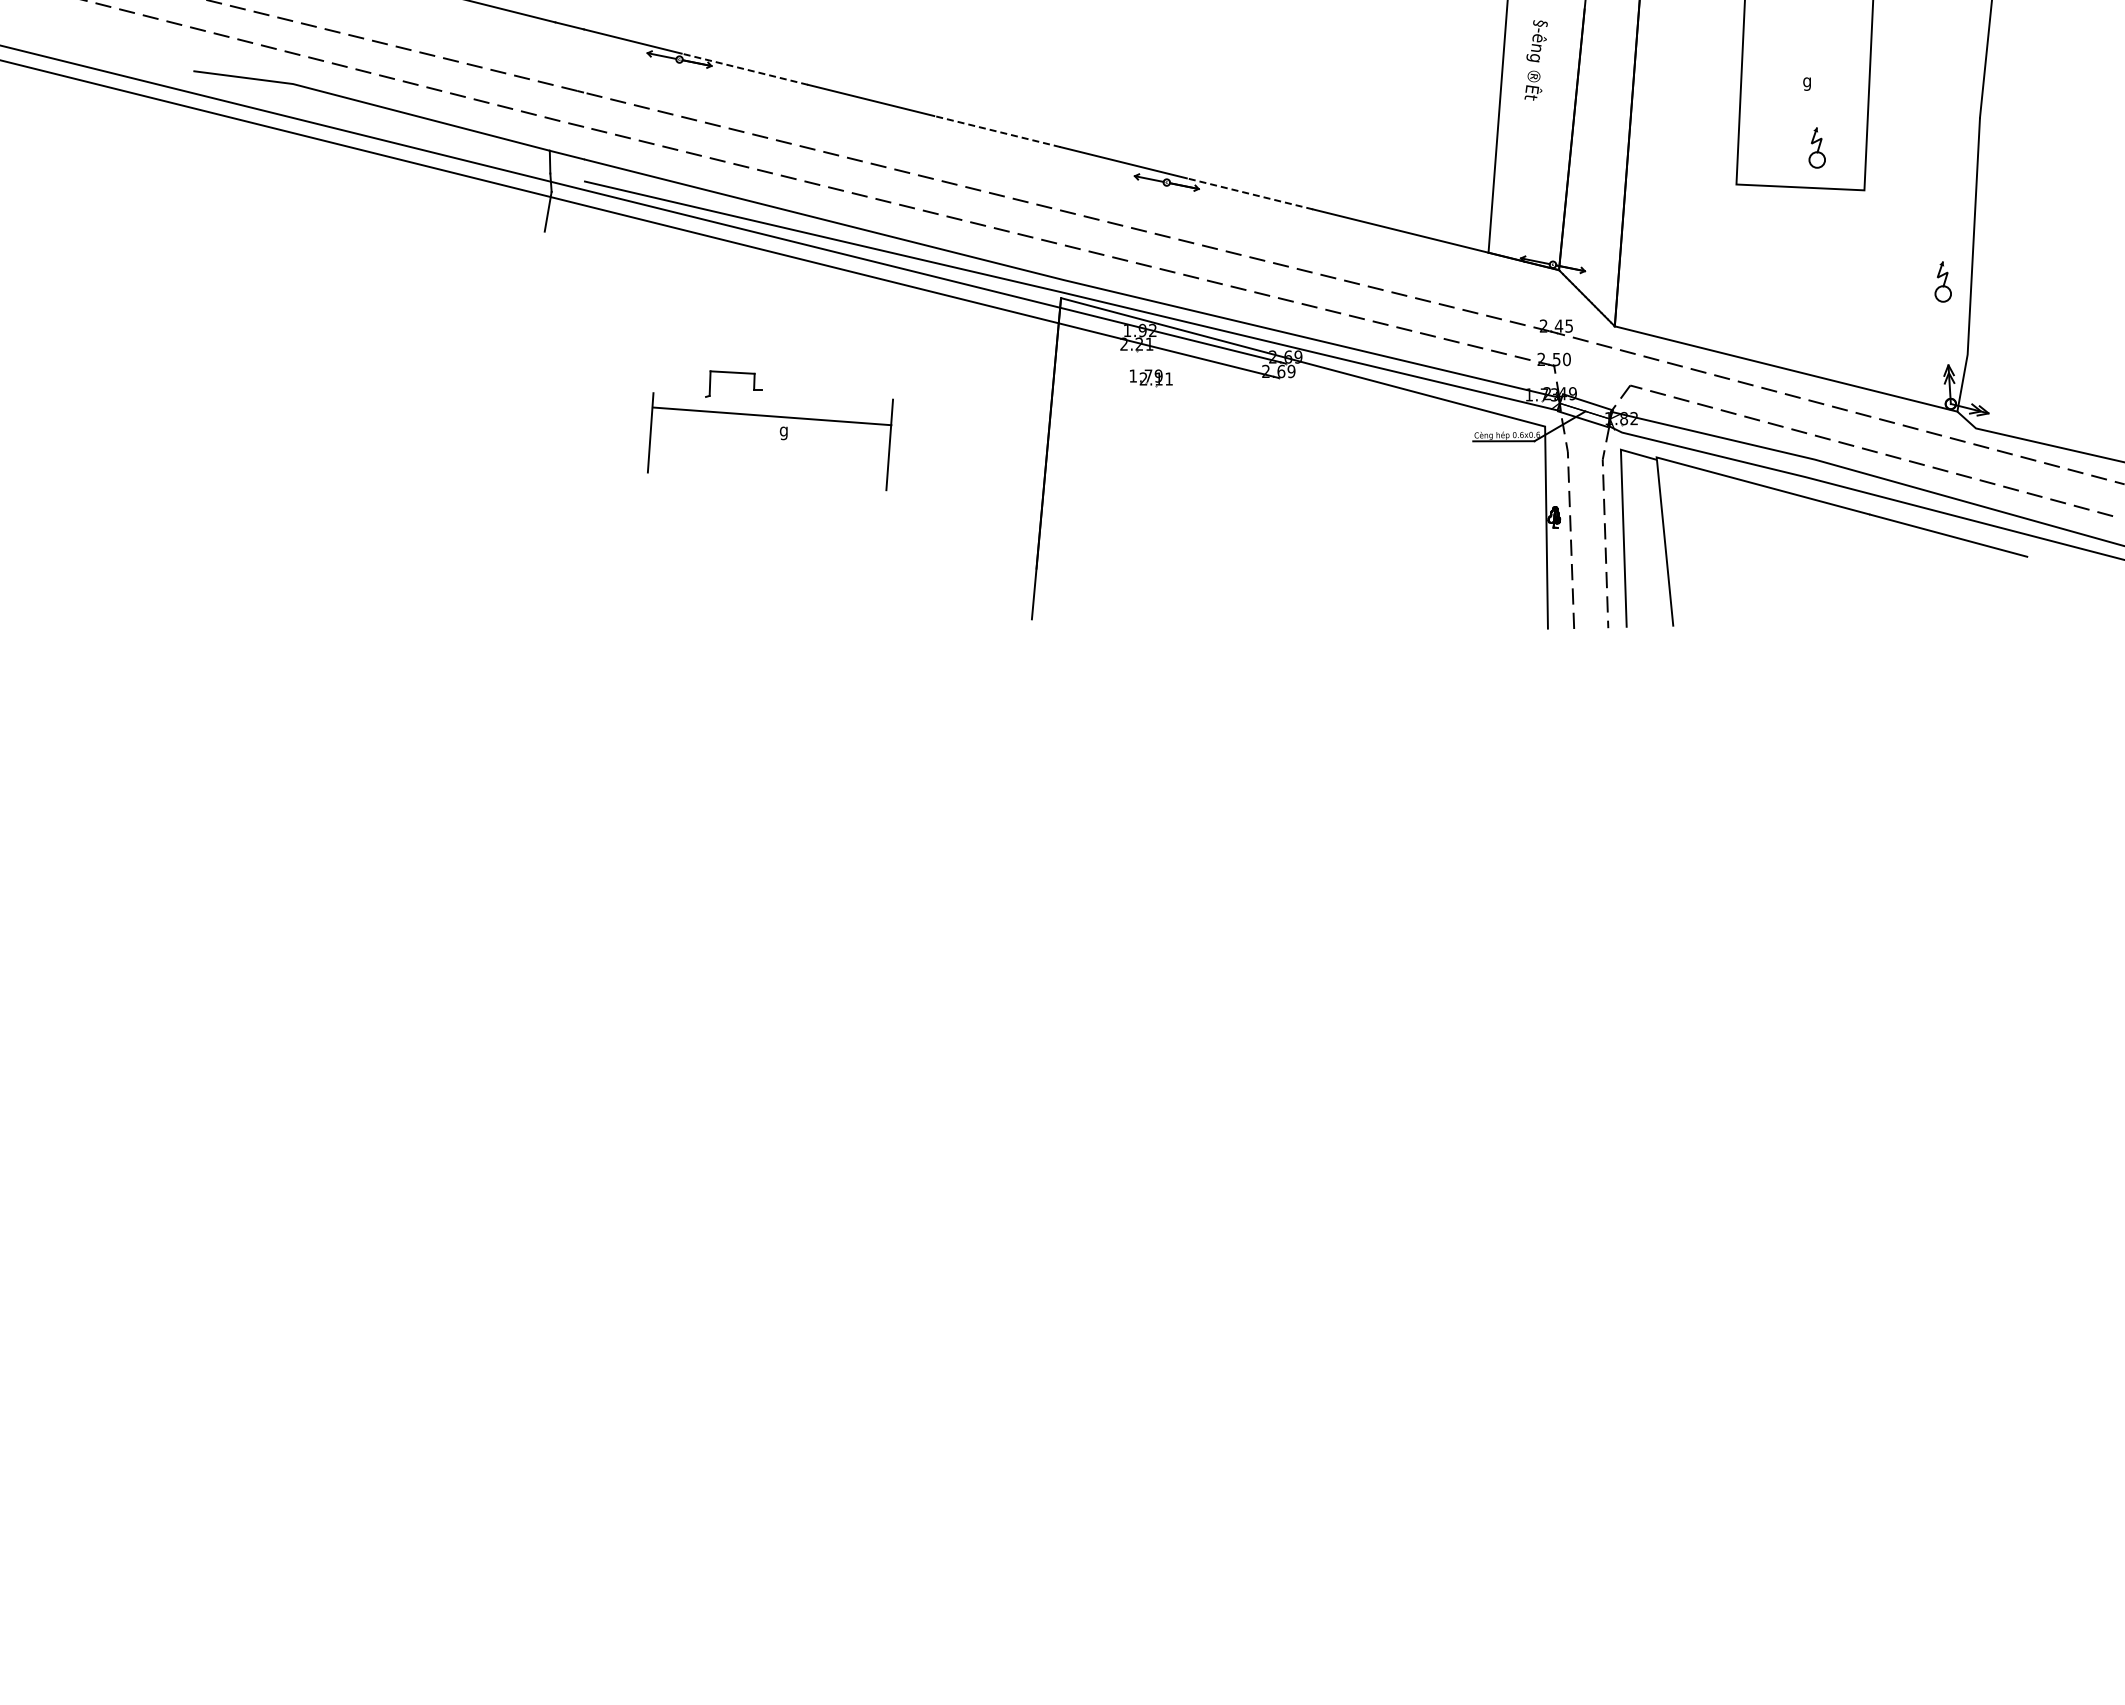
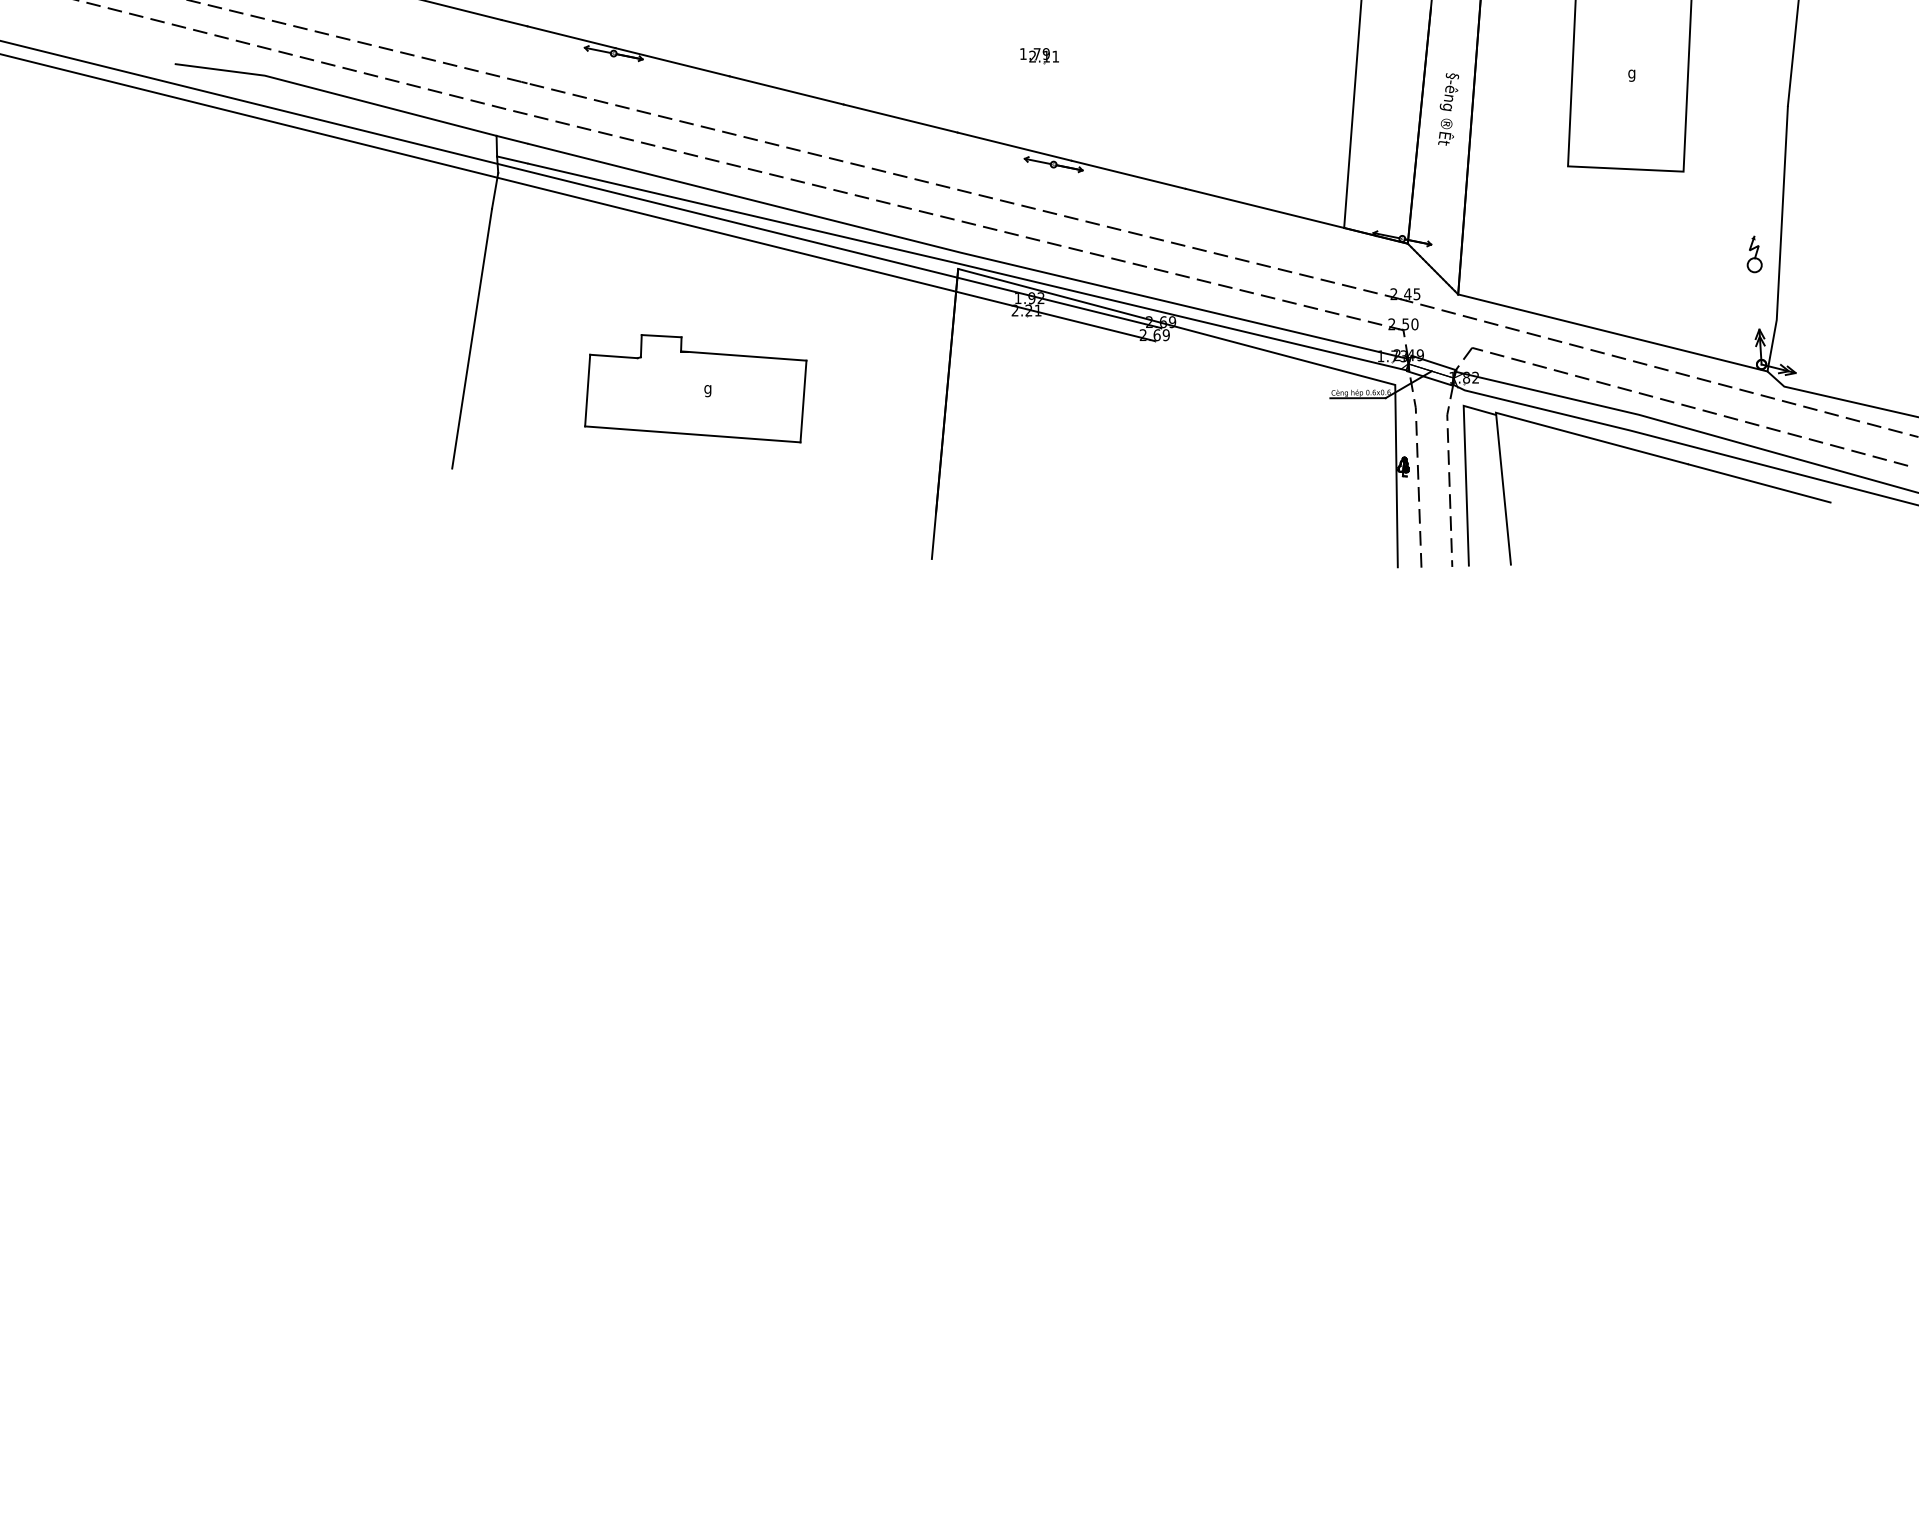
text: (1535, 60) -> (1447, 109), moved
line: (744, 69) -> (672, 62), dashed -> solid
line: (996, 131) -> (899, 118), dashed -> solid
part: (1816, 147) -> (1640, 132), removed
line: (567, 177) -> (512, 160), added
line: (1249, 193) -> (1128, 174), dashed -> solid
line: (522, 375) -> (471, 338), added
part: (1151, 378) -> (1039, 56), moved
line: (679, 394) -> (613, 355), added
line: (823, 394) -> (743, 355), added
line: (771, 416) -> (692, 434), moved

